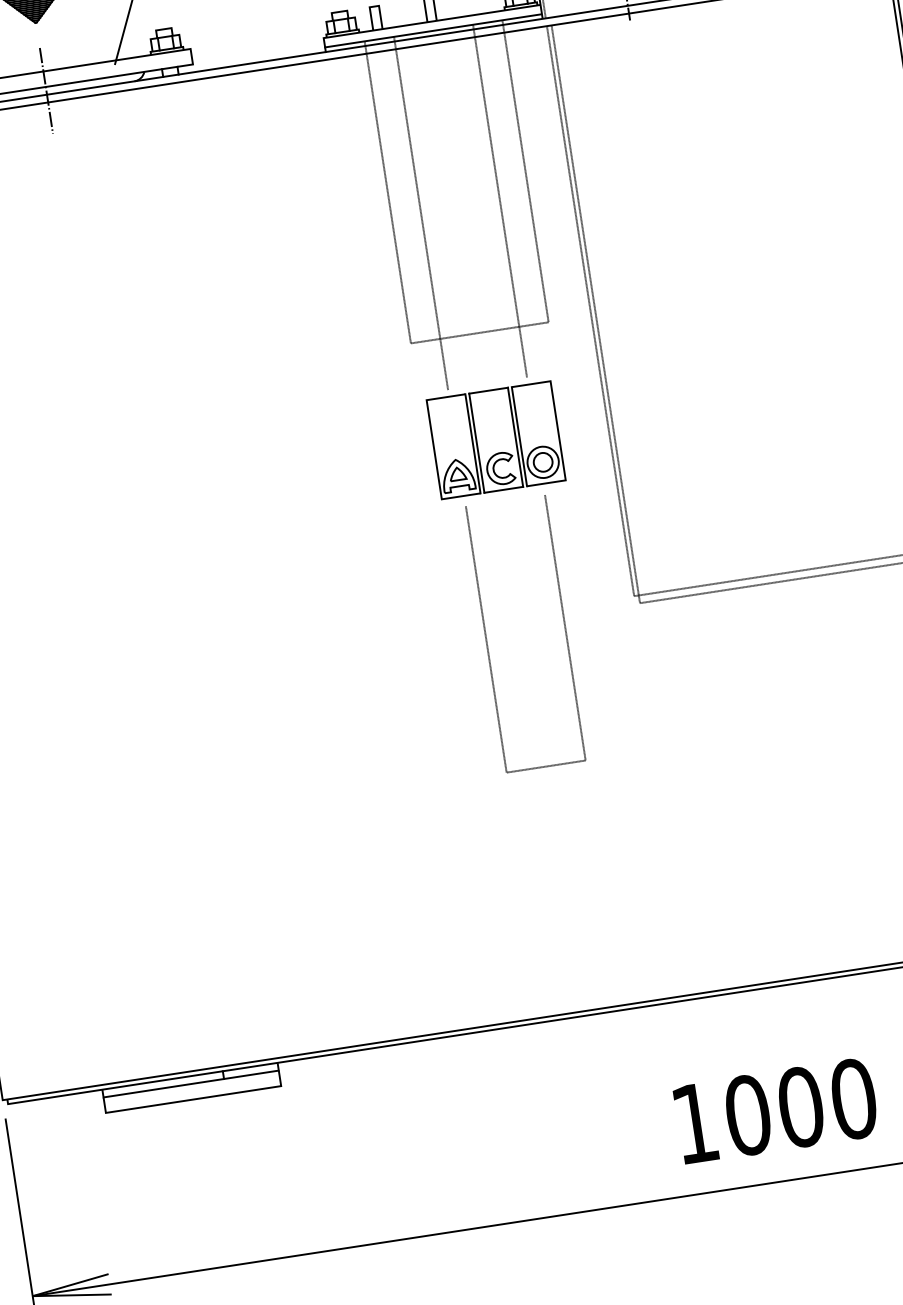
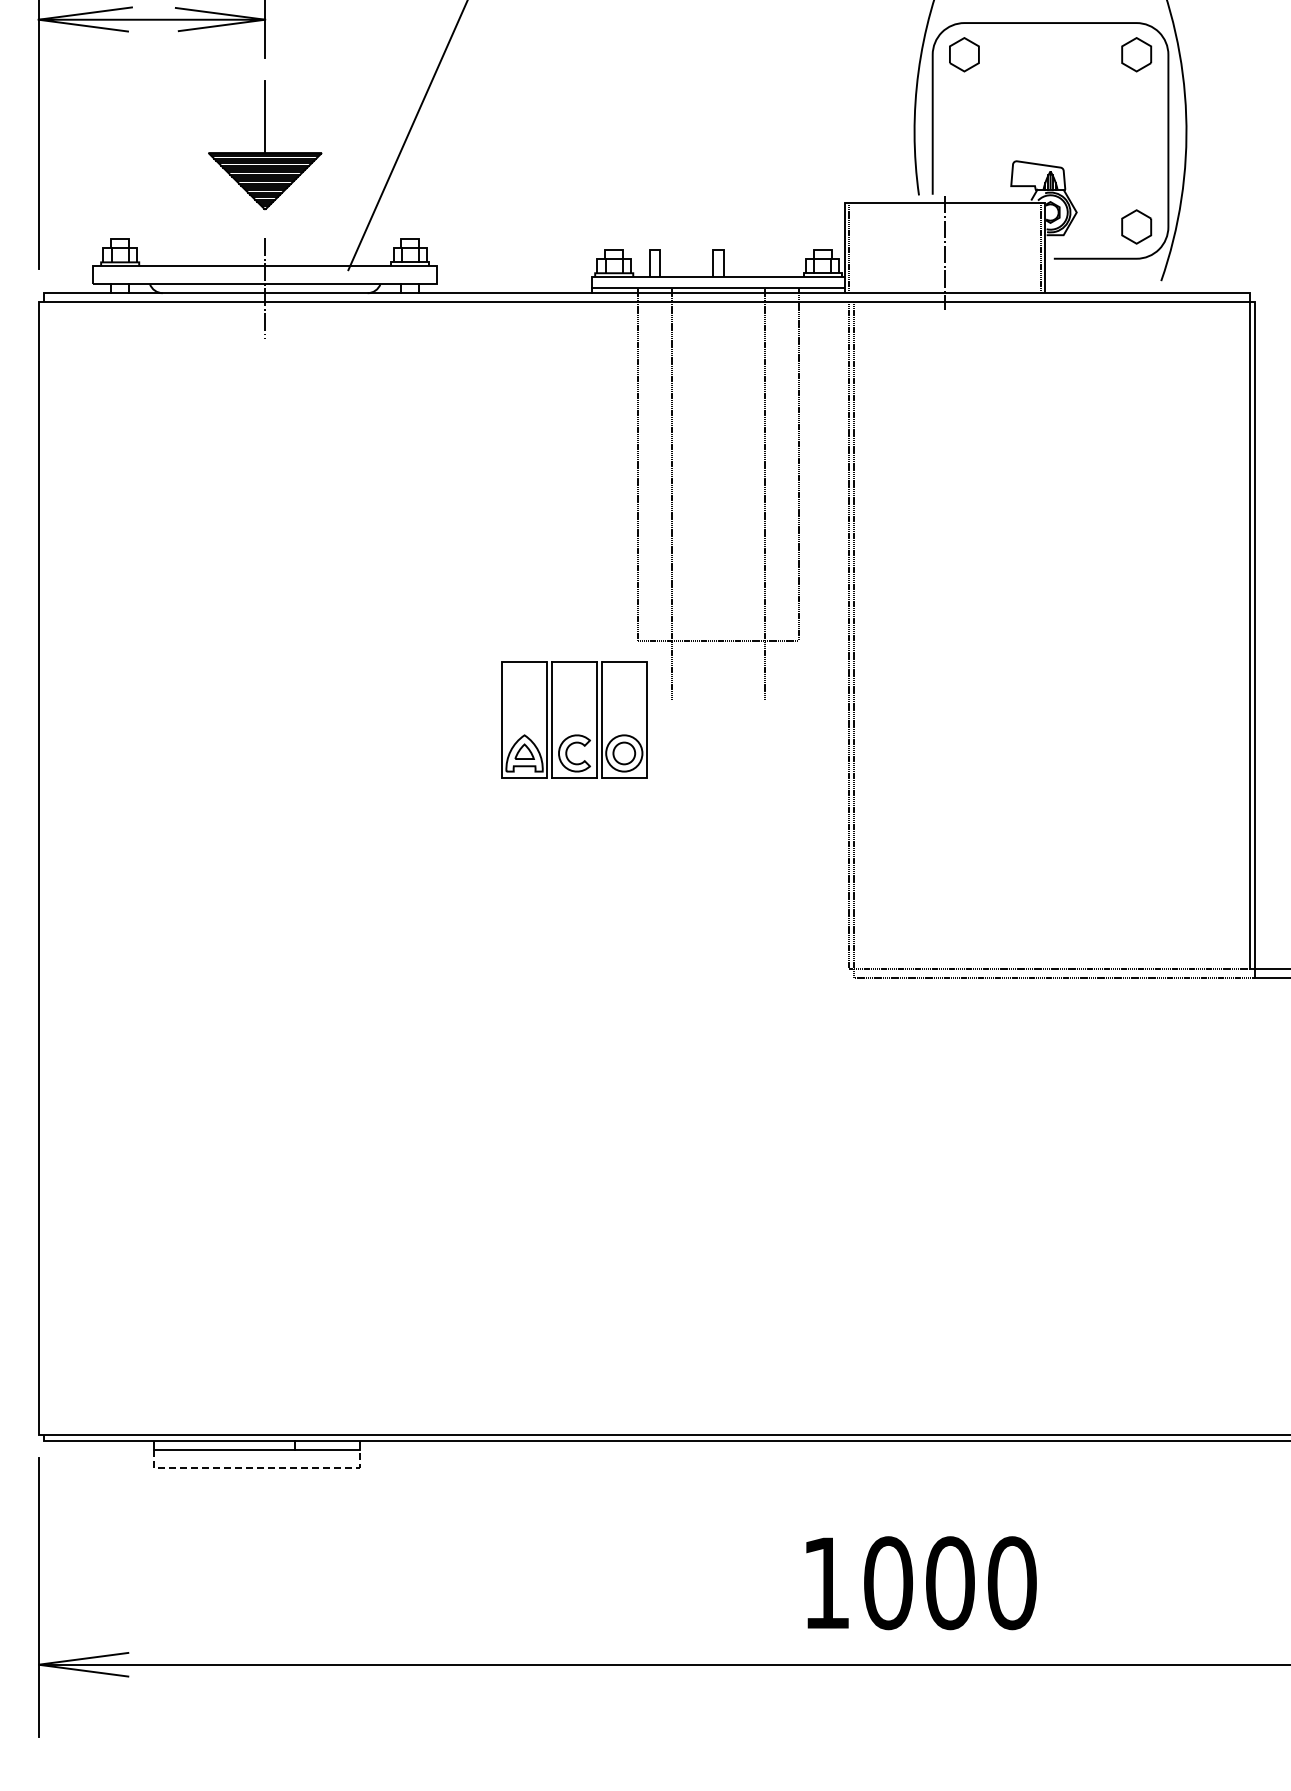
part: (496, 439) -> (574, 719), moved
line: (565, 627) -> (764, 993), removed
line: (193, 1100) -> (256, 1468), solid -> dashed

